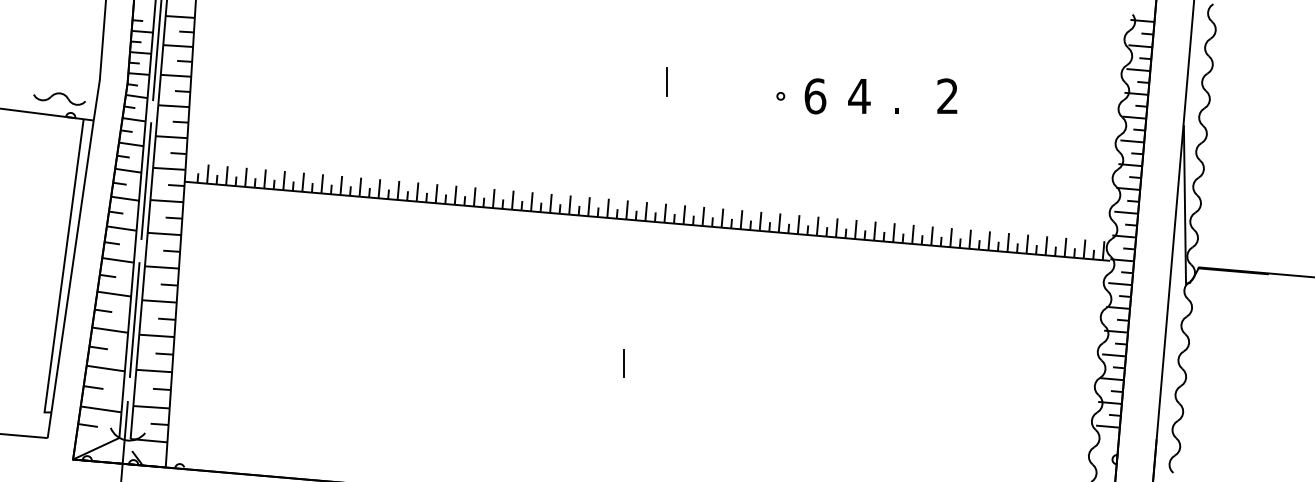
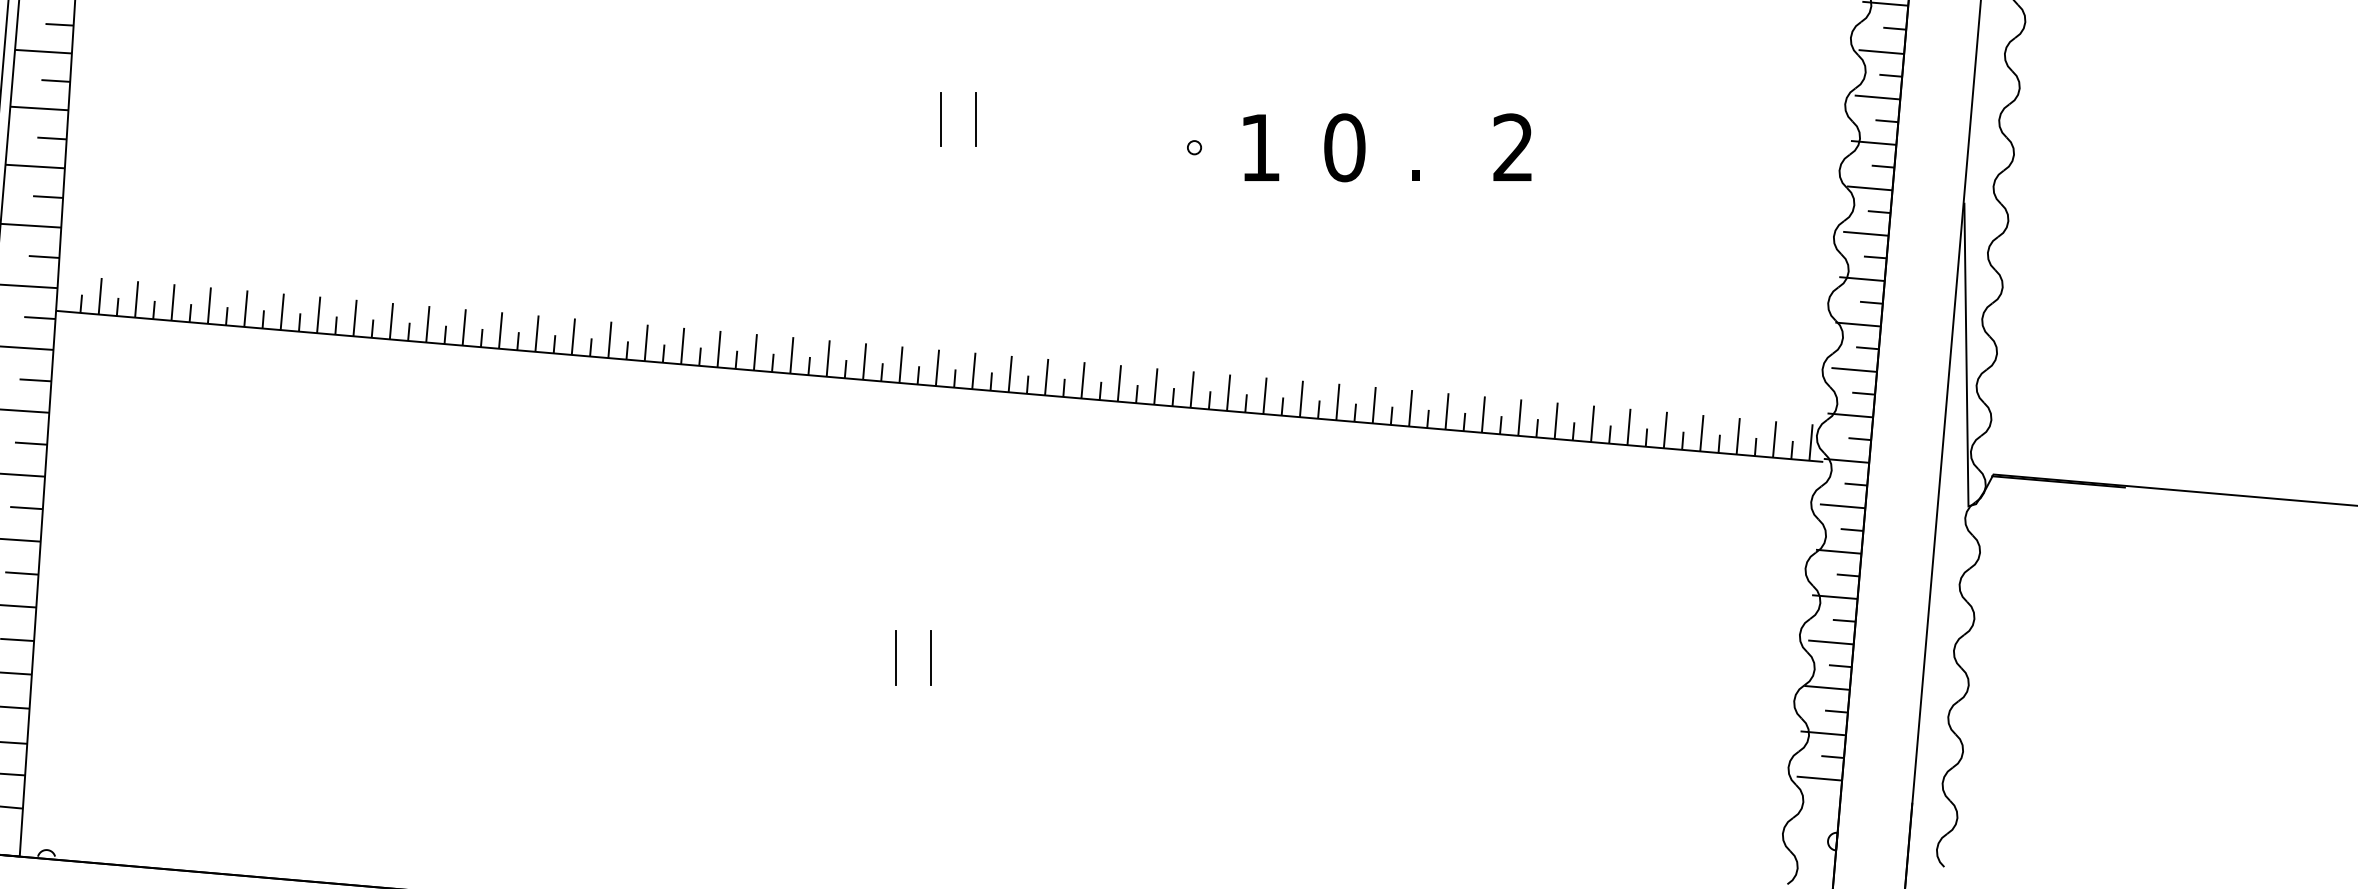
line: (648, 81) -> (941, 119), added
text: (815, 96) -> (1260, 148), 6 -> 1
text: (859, 96) -> (1344, 148), 4 -> 0
line: (642, 363) -> (930, 657), added

